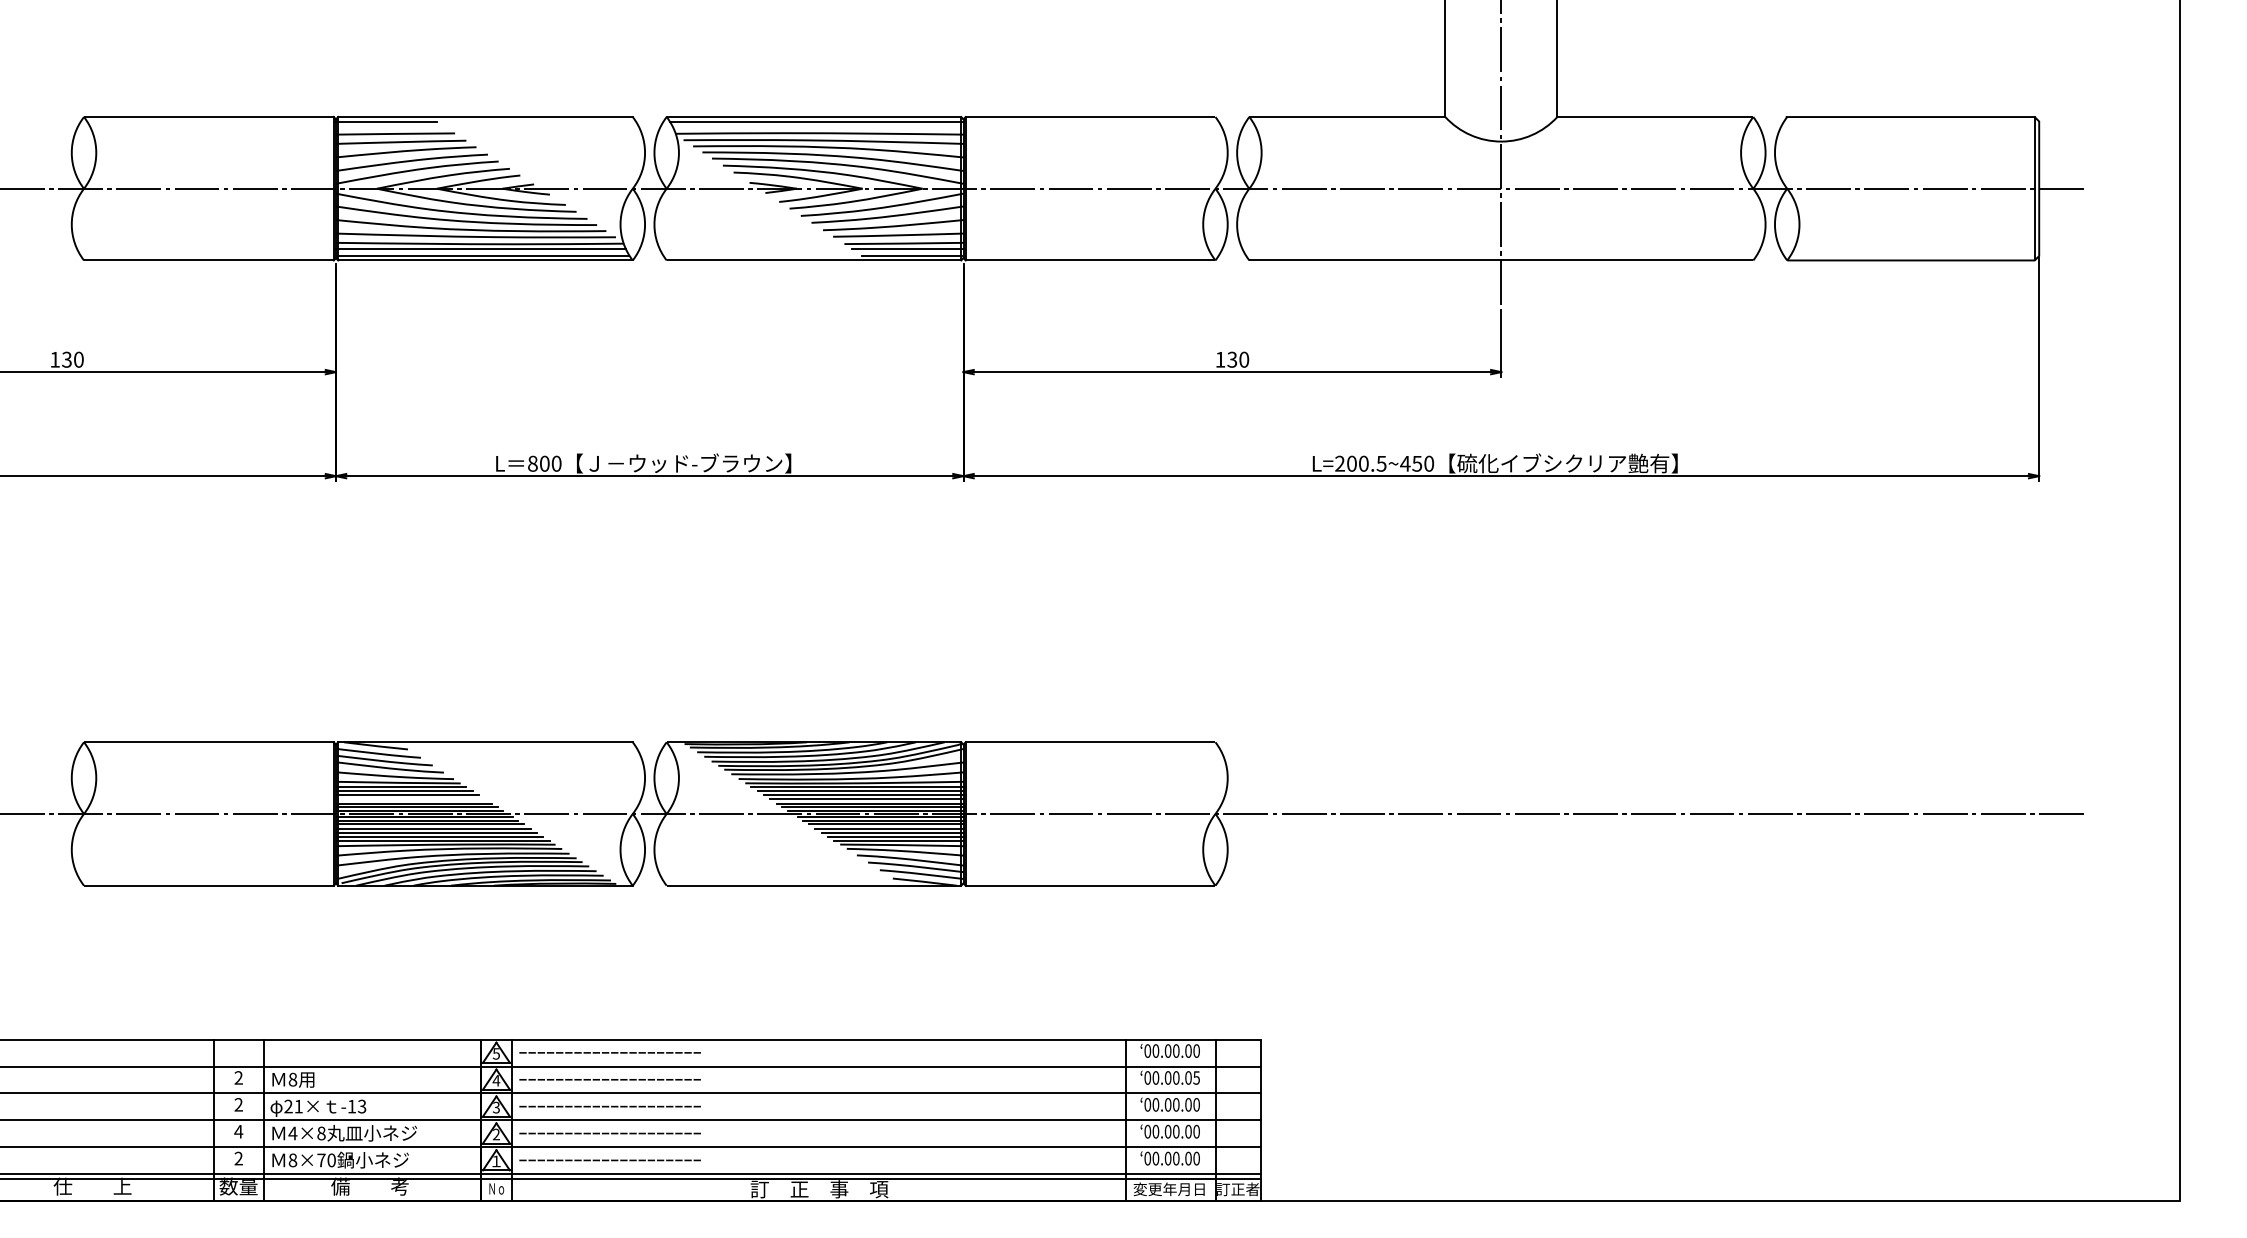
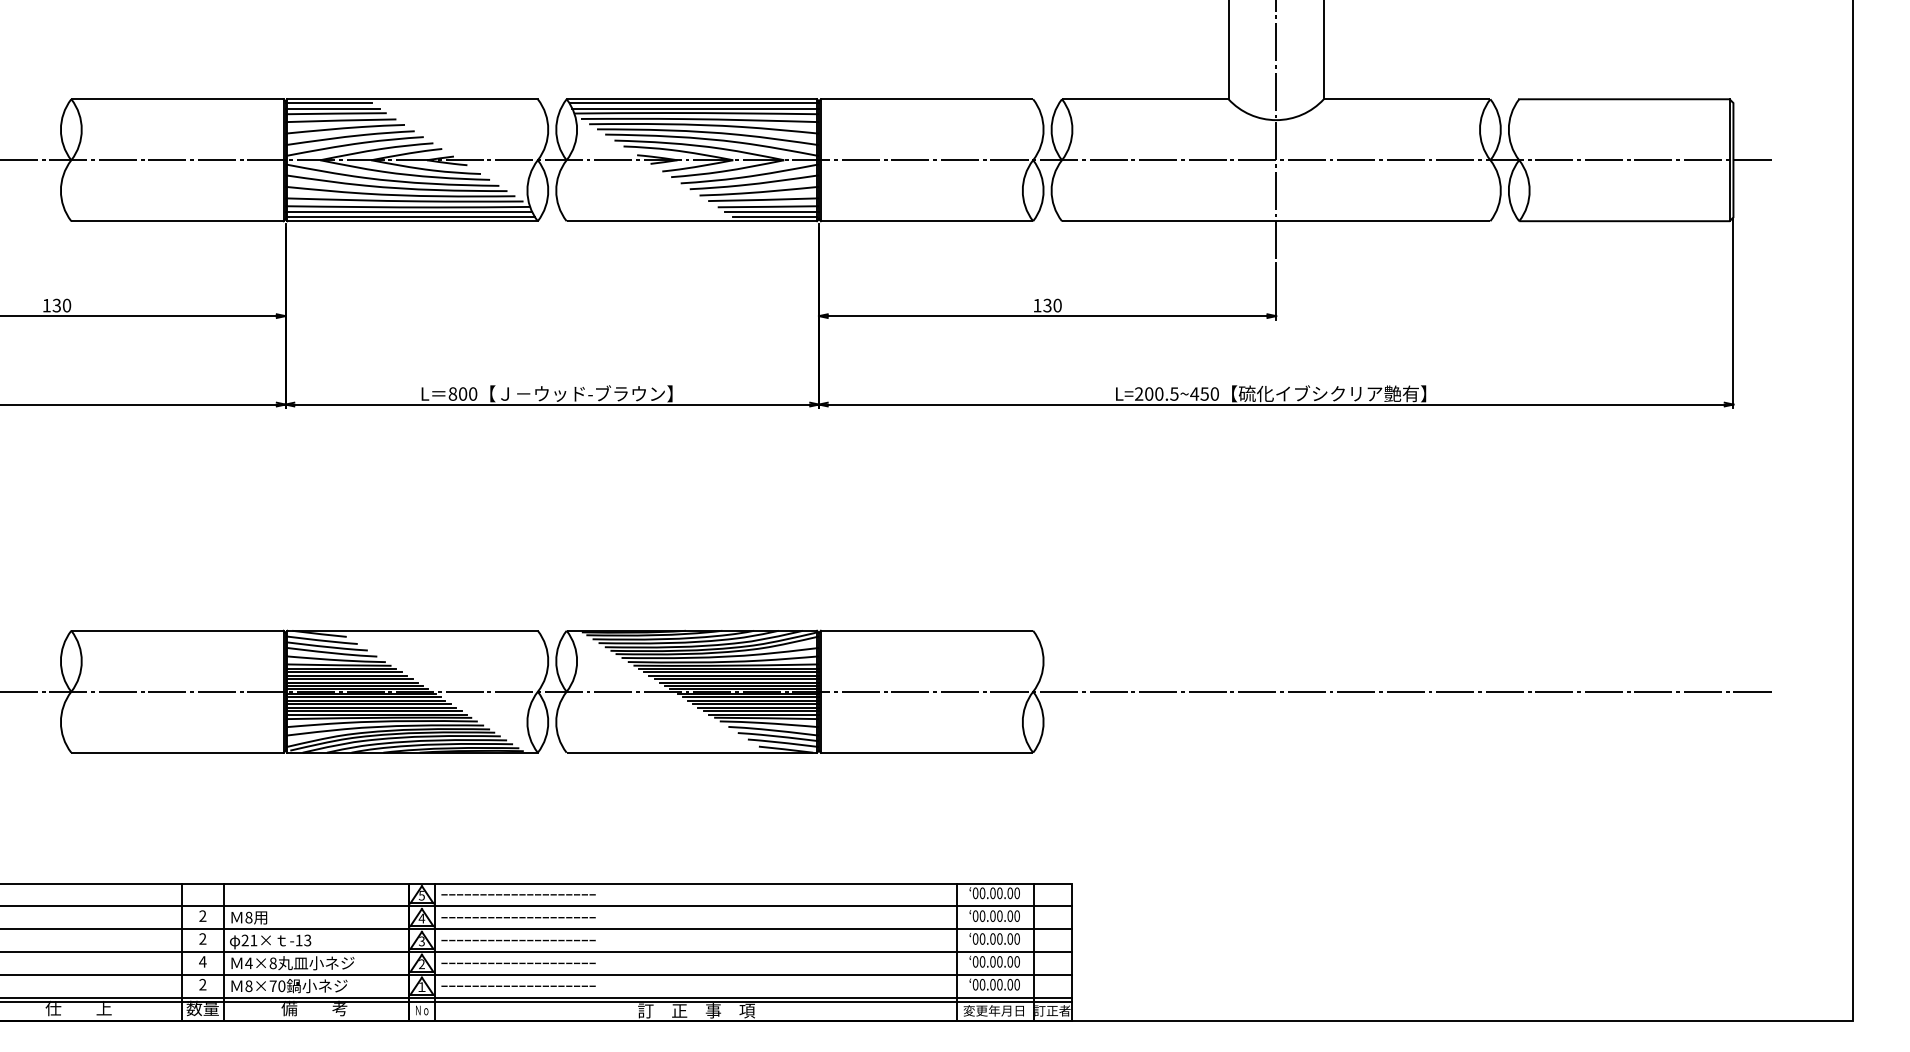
line: (391, 128) -> (332, 109), added
line: (818, 128) -> (695, 109), added
line: (411, 799) -> (349, 679), added
text: (1196, 1077) -> (1017, 915), 00.00.05 -> 00.00.00

